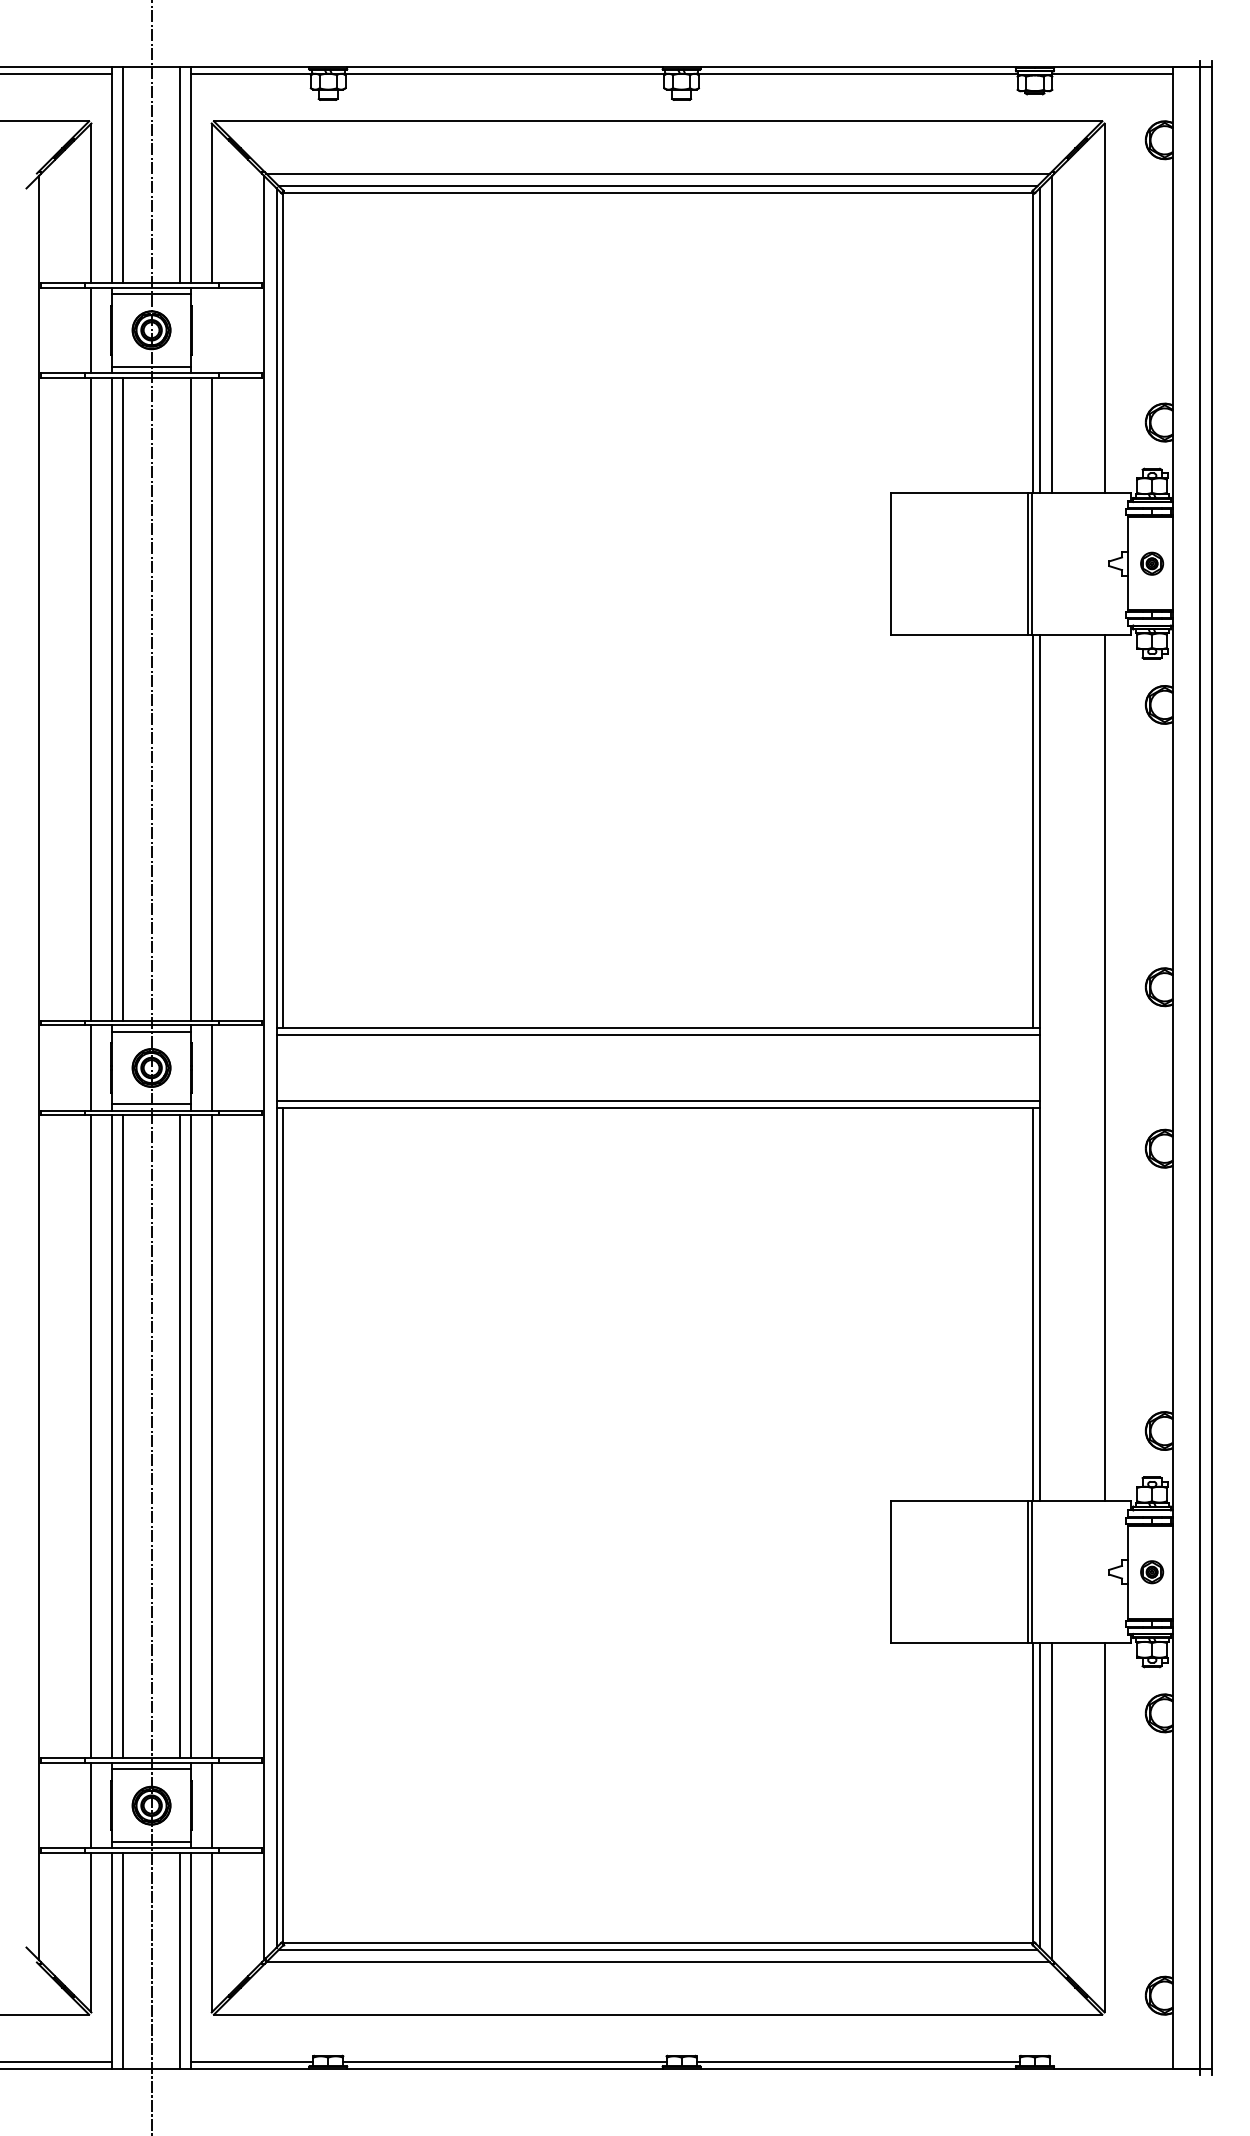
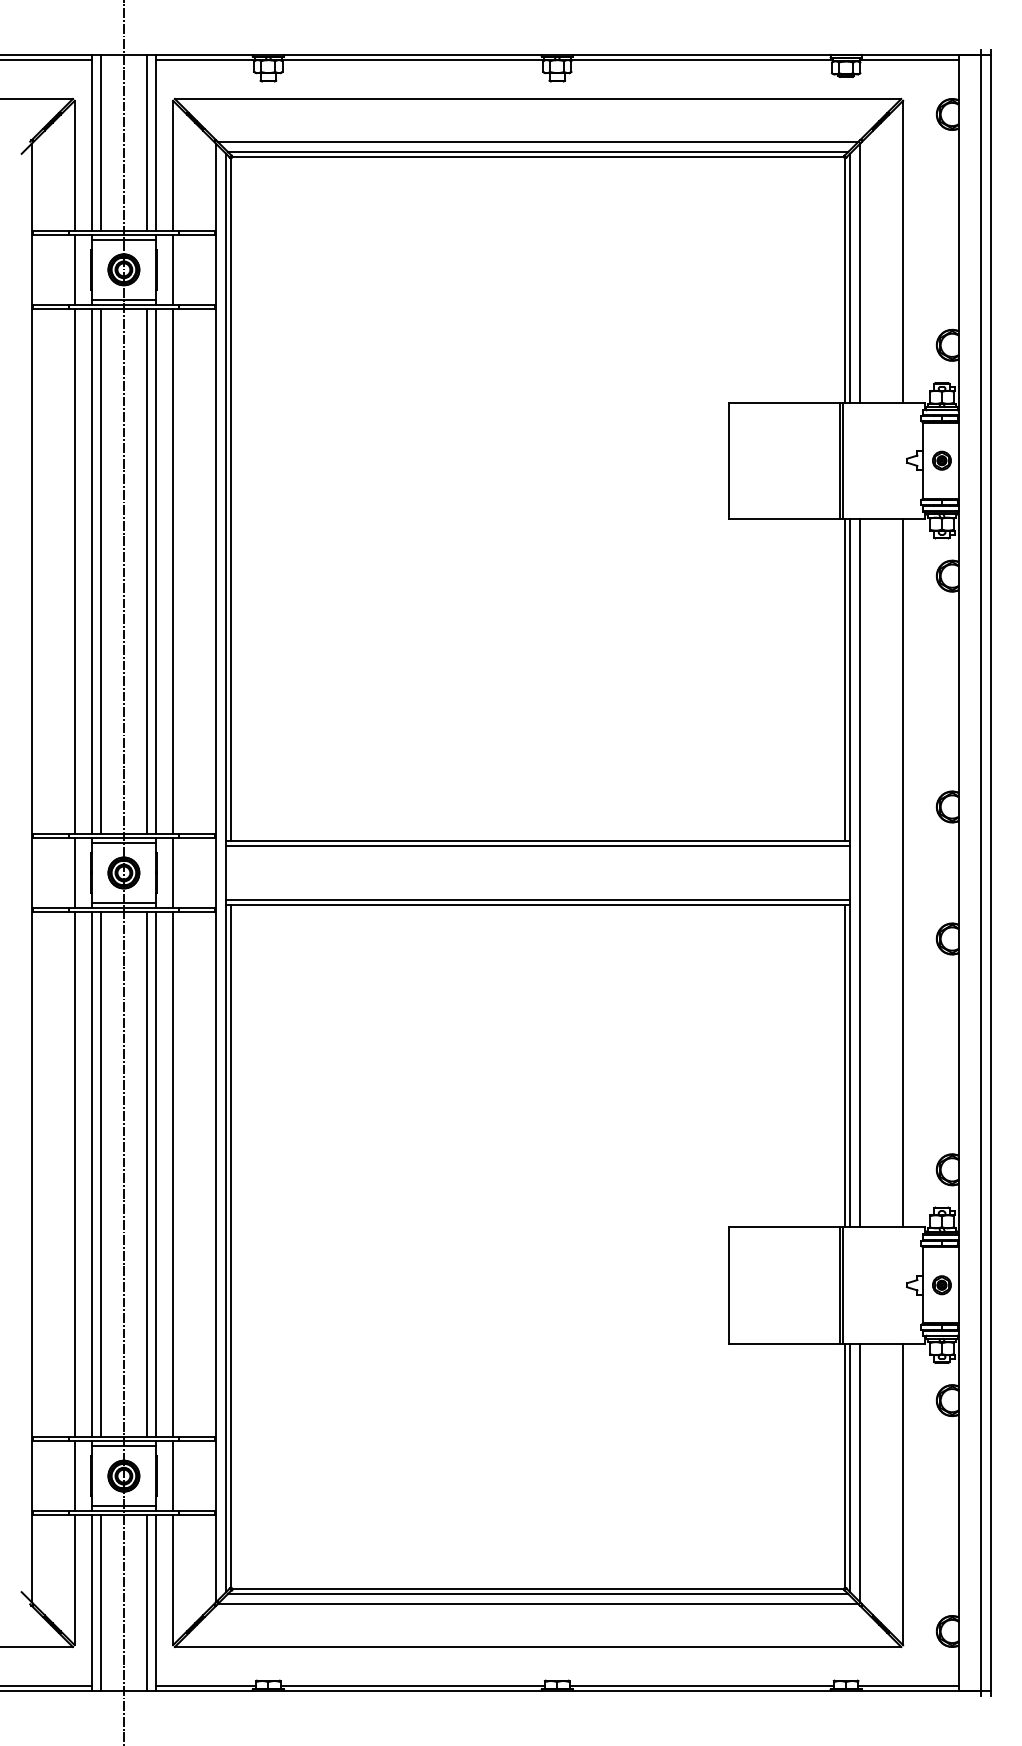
line: (212, 329) -> (173, 269), added
line: (180, 699) -> (147, 571), added
line: (1052, 1068) -> (860, 873), added
line: (1111, 2061) -> (908, 1685), added

